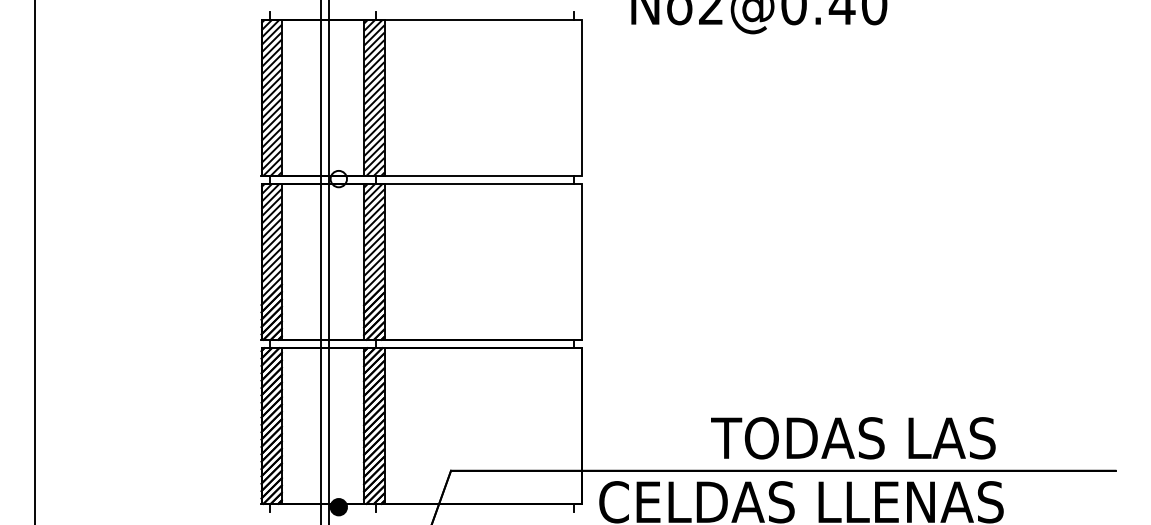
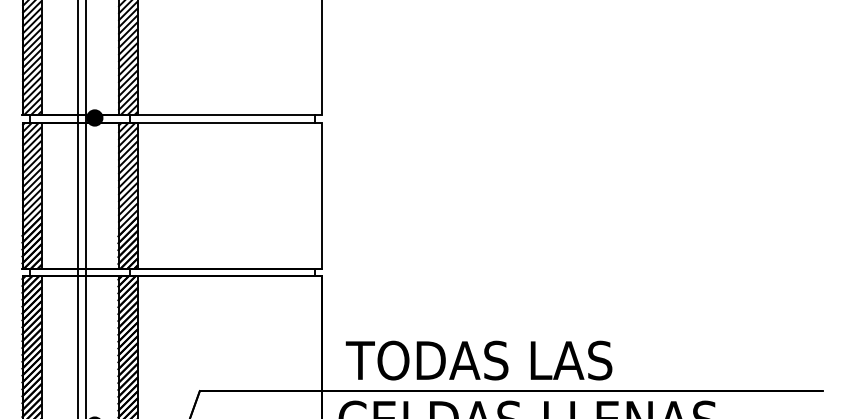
fill: (338, 178) -> (94, 117), added
text: (853, 438) -> (479, 360), moved

